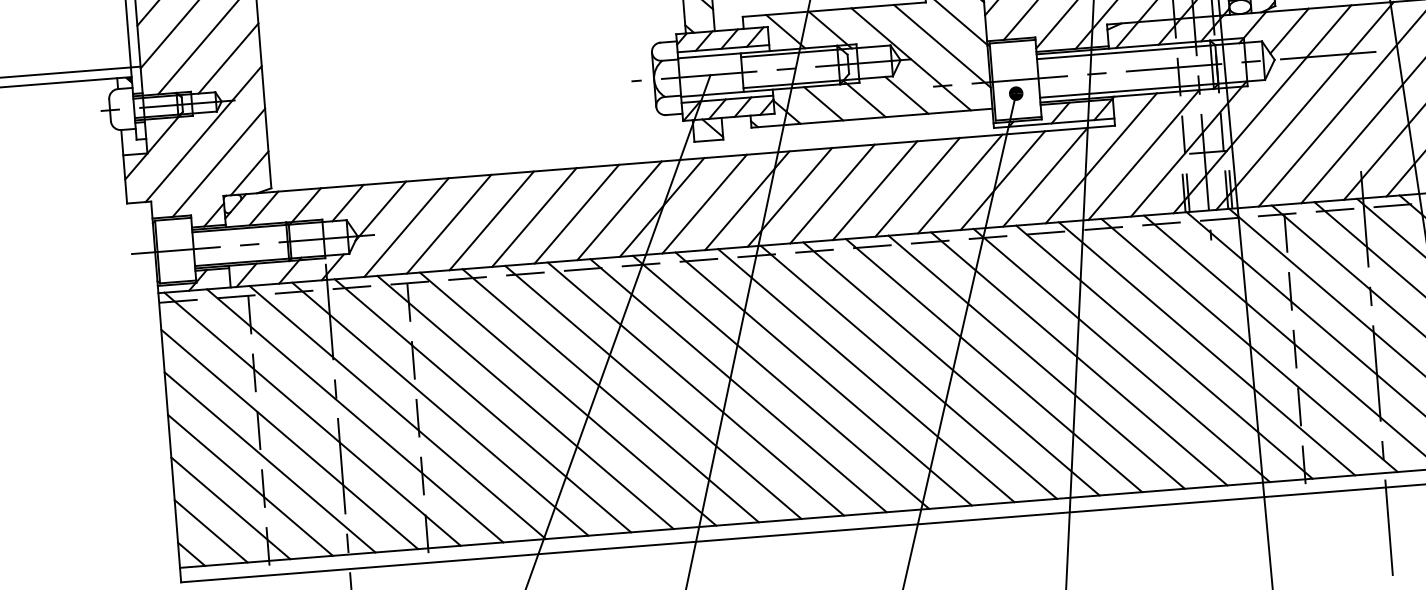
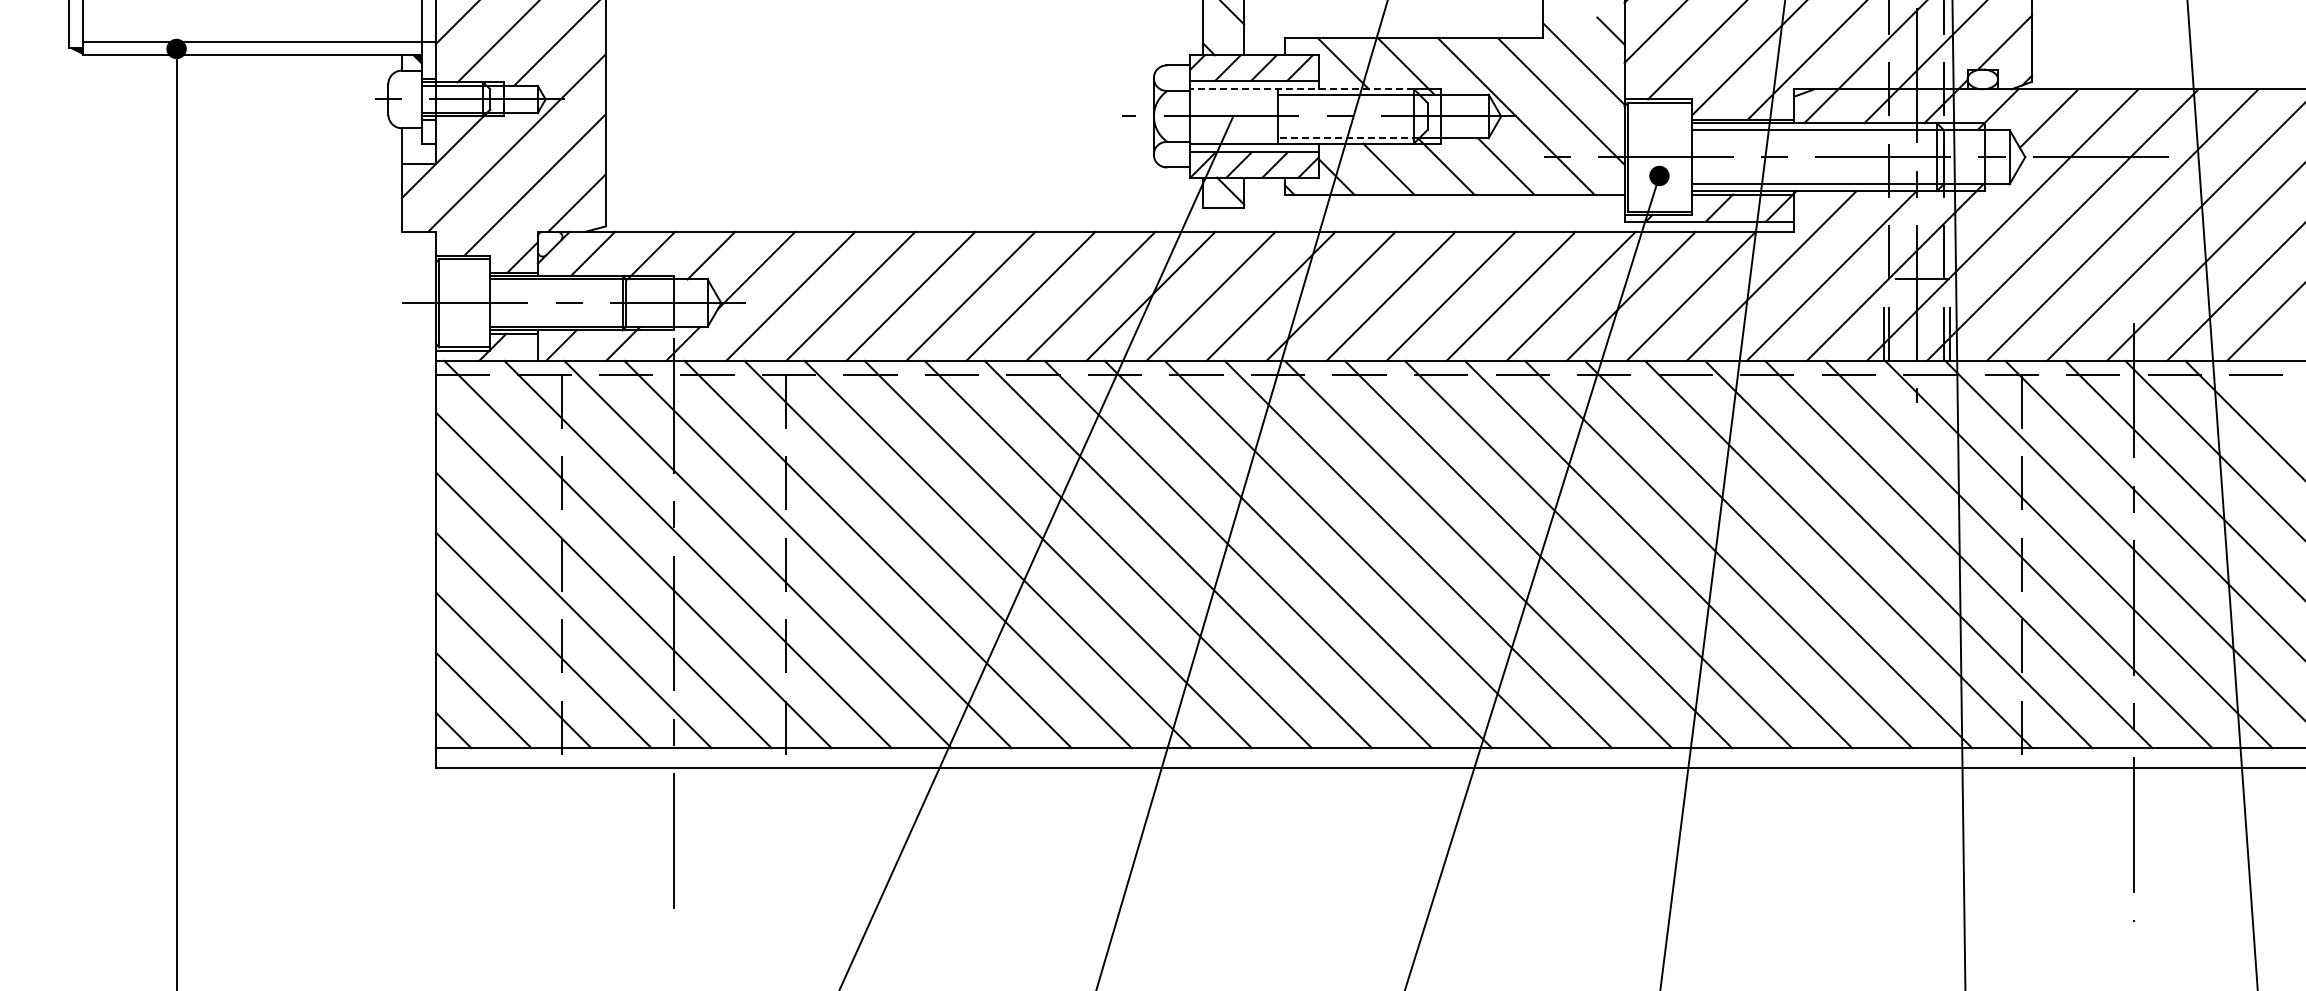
line: (757, 52) -> (1301, 89), solid -> dashed
line: (793, 84) -> (1348, 138), solid -> dashed

